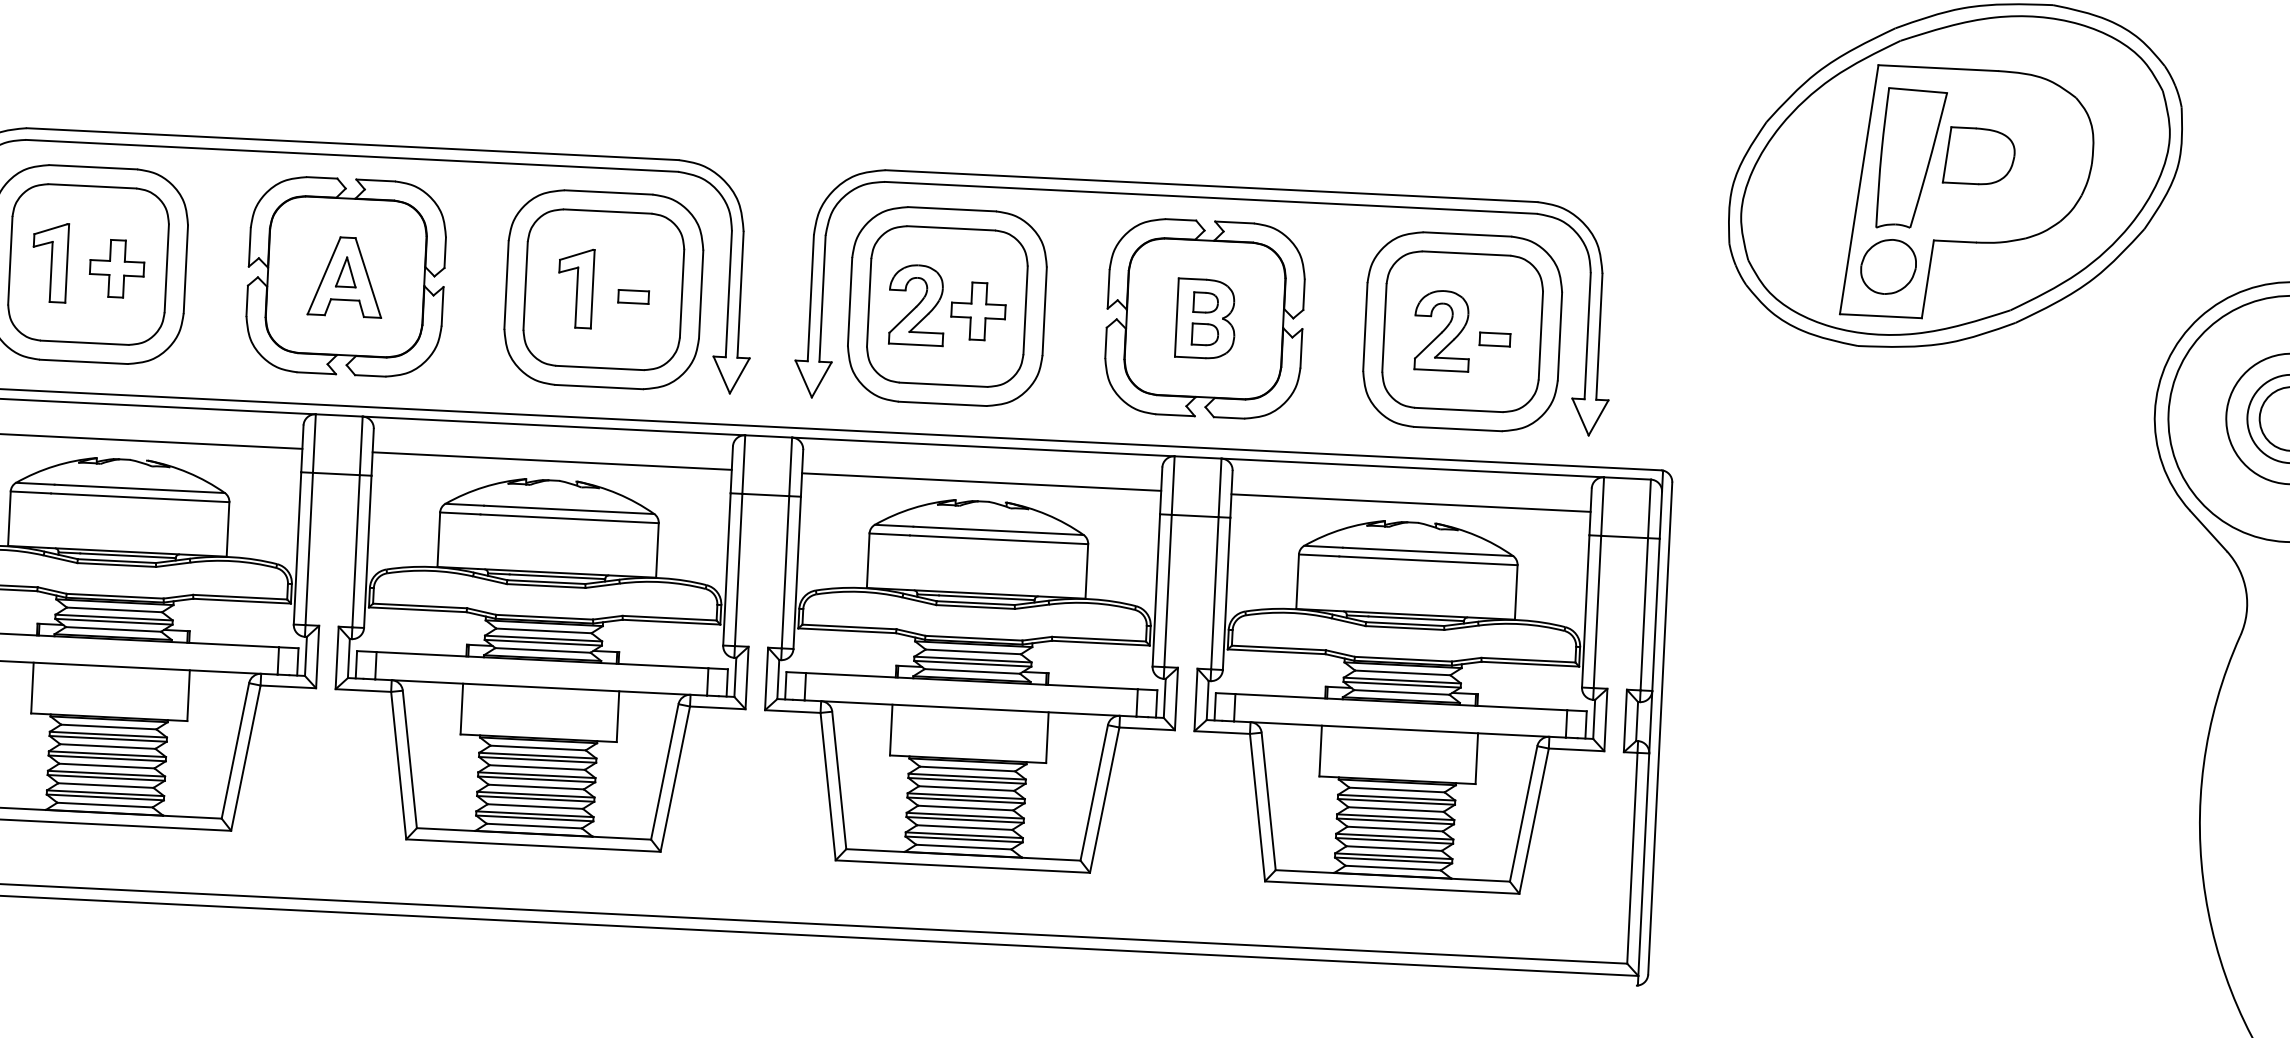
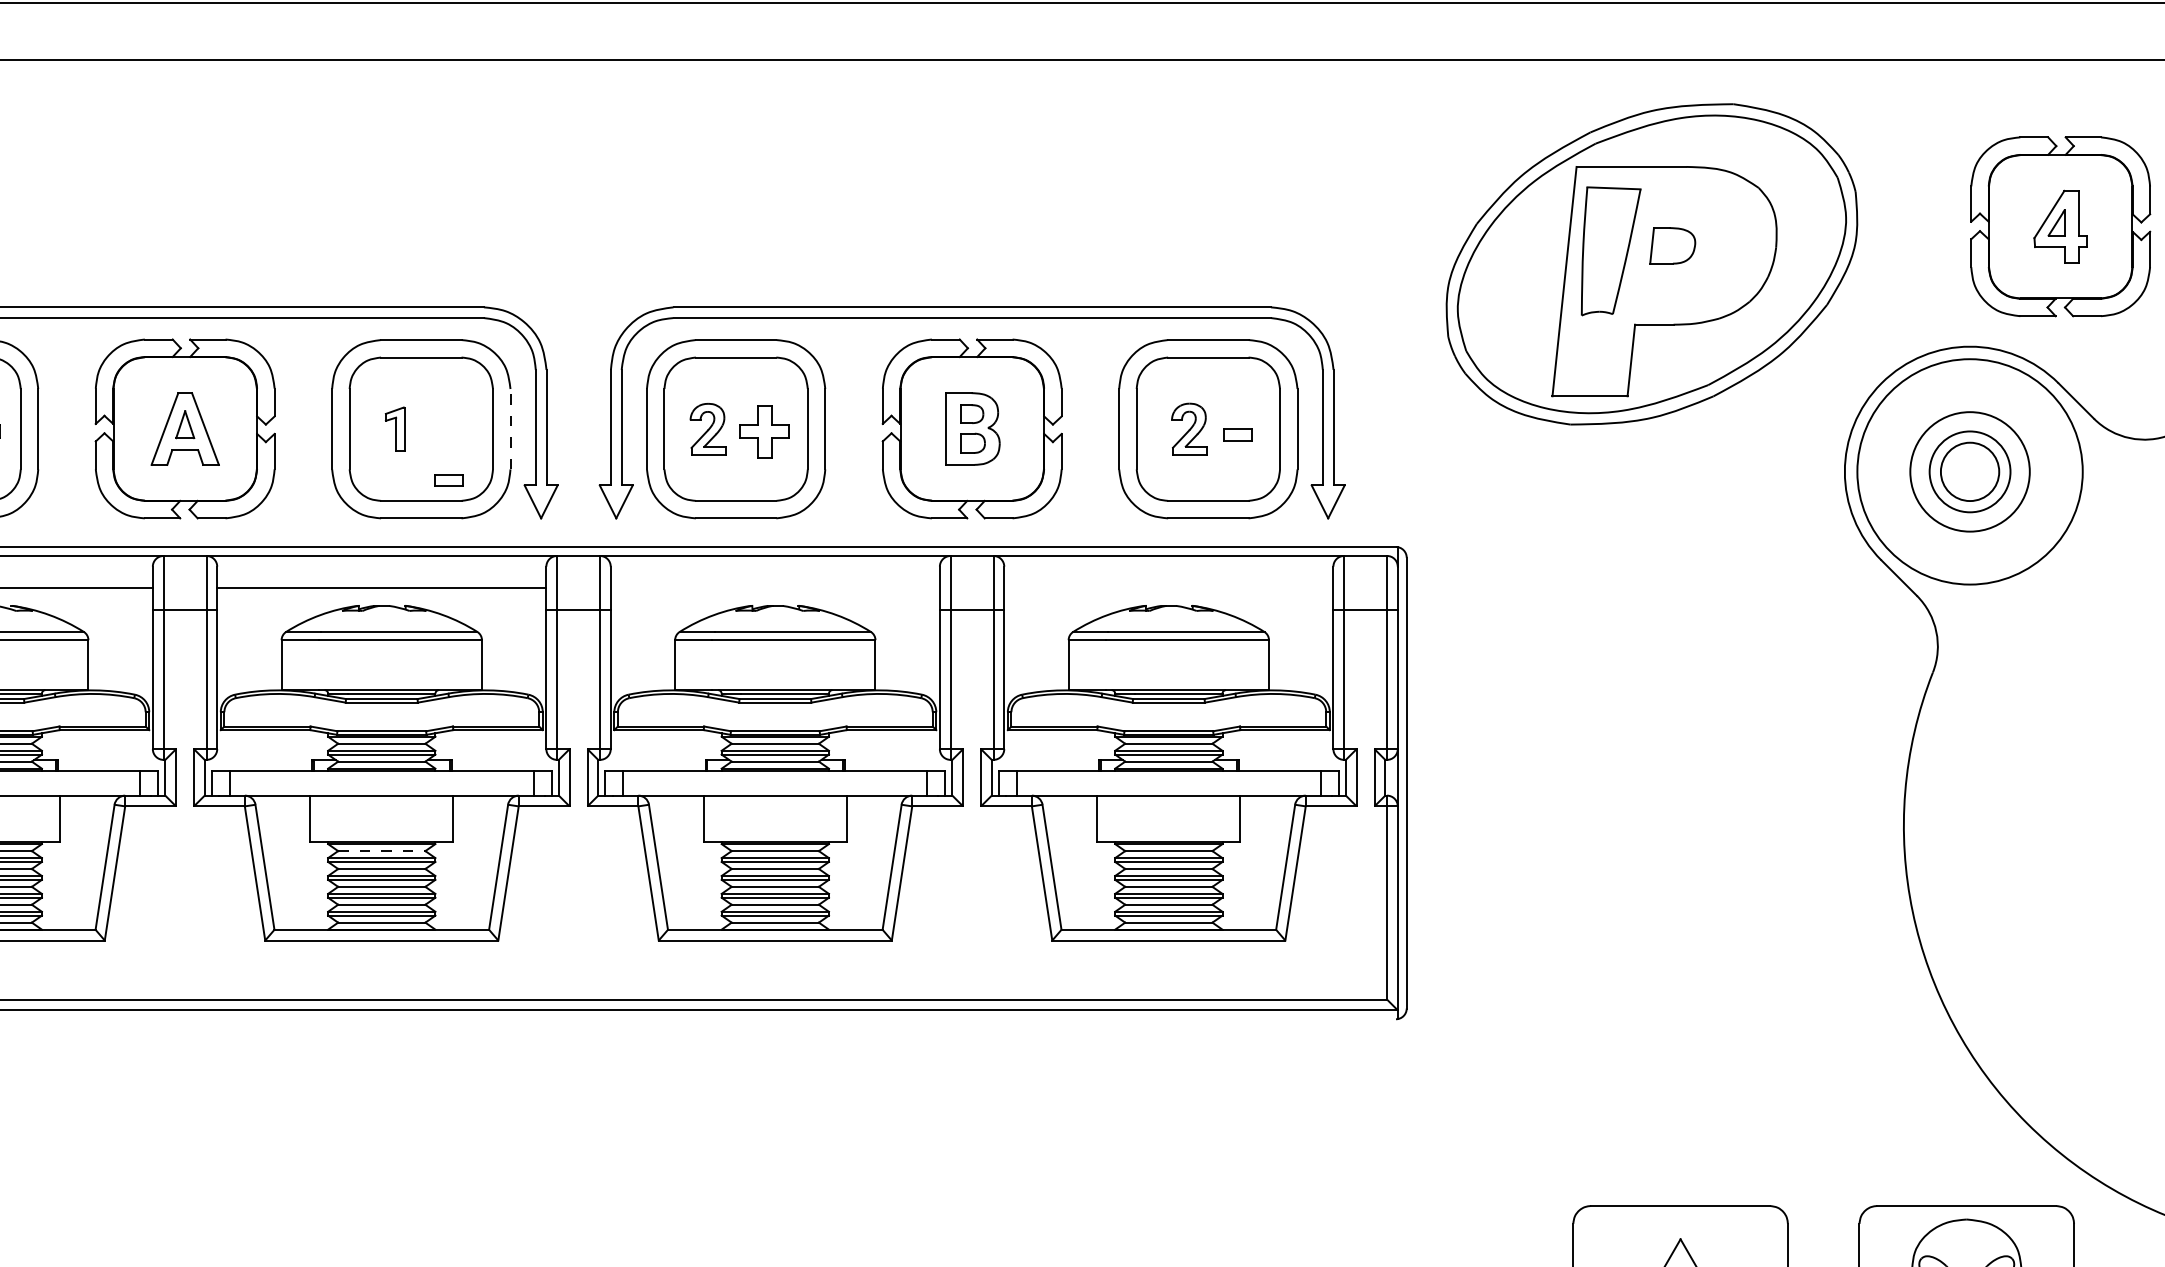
part: (1978, 156) -> (1672, 245), size x0.7
part: (1888, 266) -> (1594, 350), removed
part: (574, 287) -> (394, 428), size x0.6
line: (701, 293) -> (510, 428), solid -> dashed
part: (633, 296) -> (448, 480), moved
part: (917, 305) -> (708, 429), size x0.7
part: (1442, 329) -> (1189, 428), size x0.7
line: (980, 482) -> (774, 588), removed
line: (1410, 503) -> (1168, 588), removed
line: (537, 748) -> (381, 851), solid -> dashed

